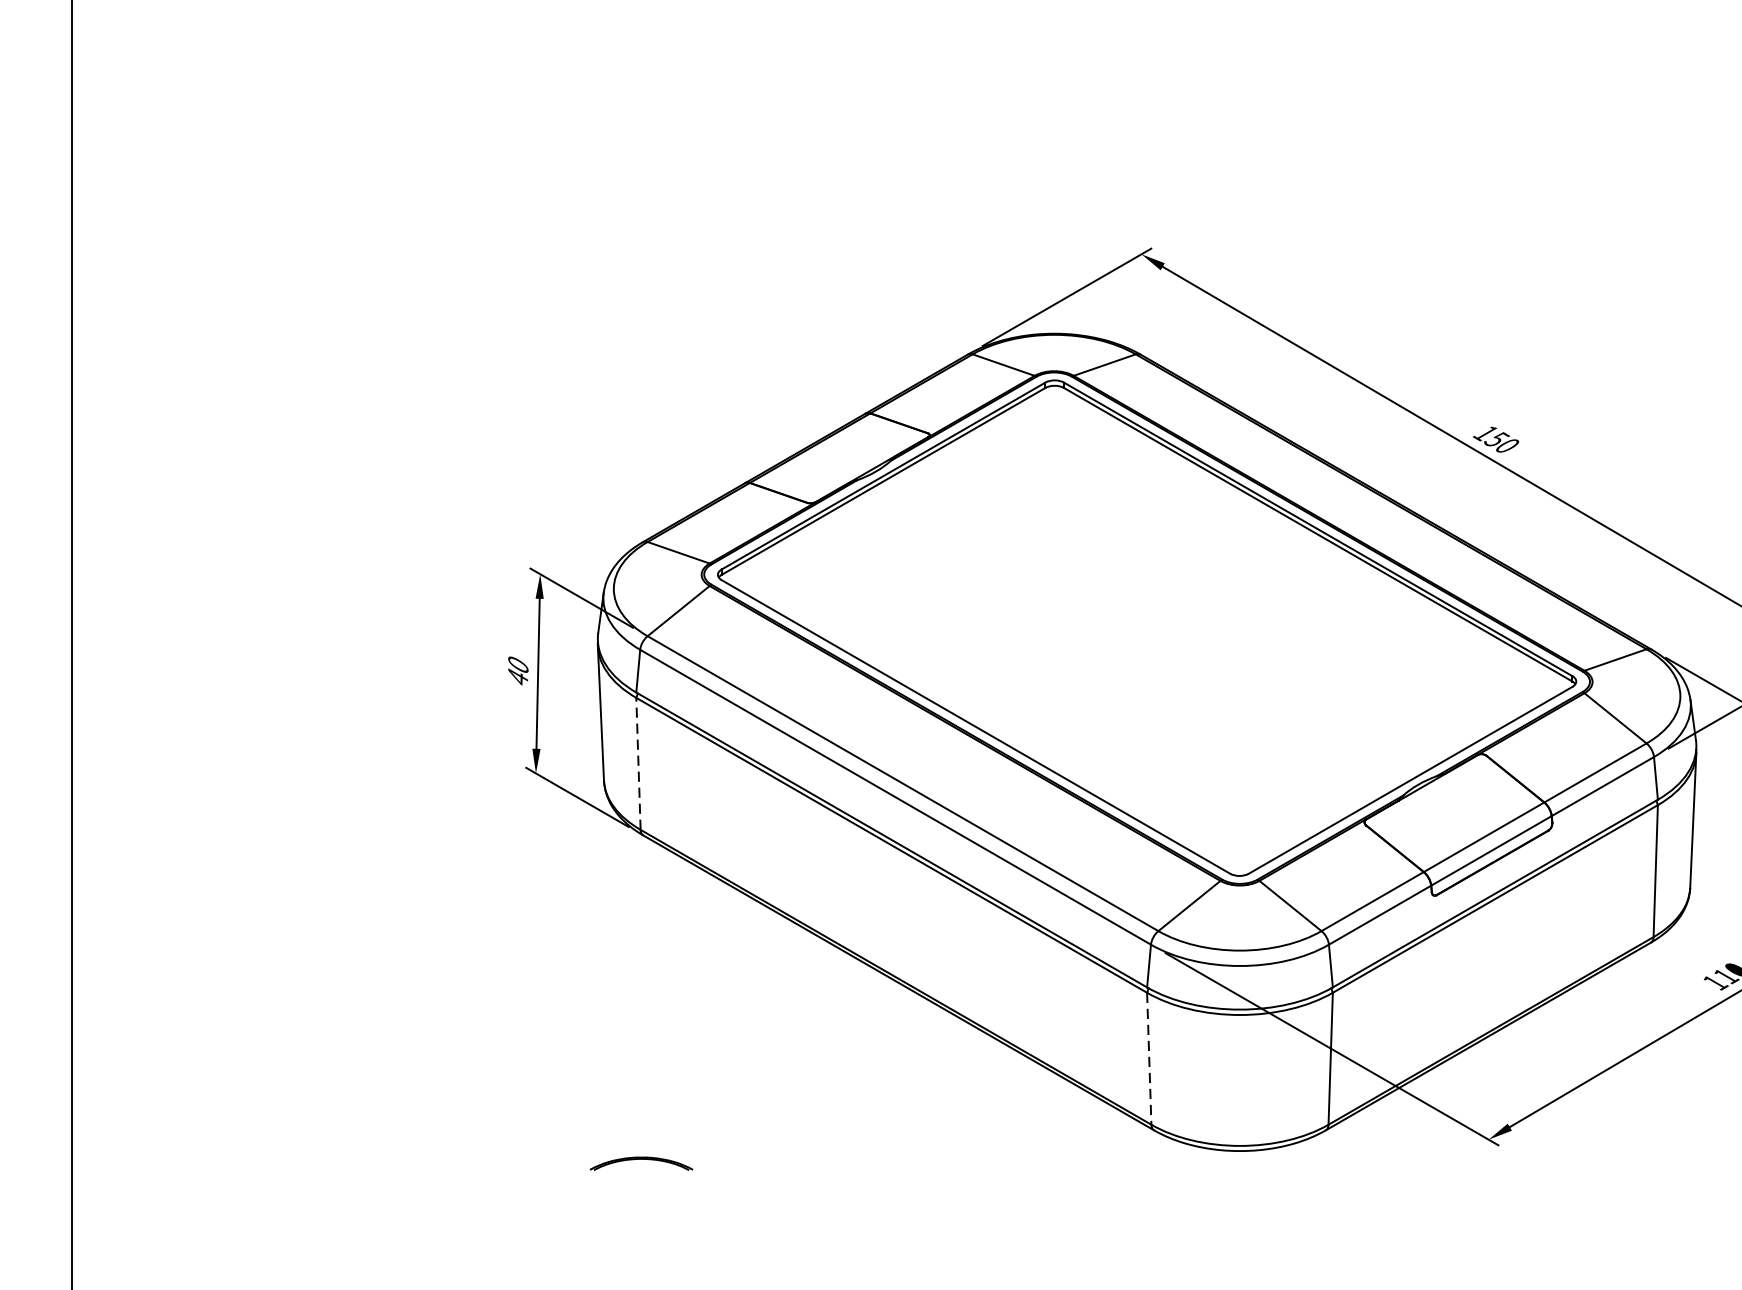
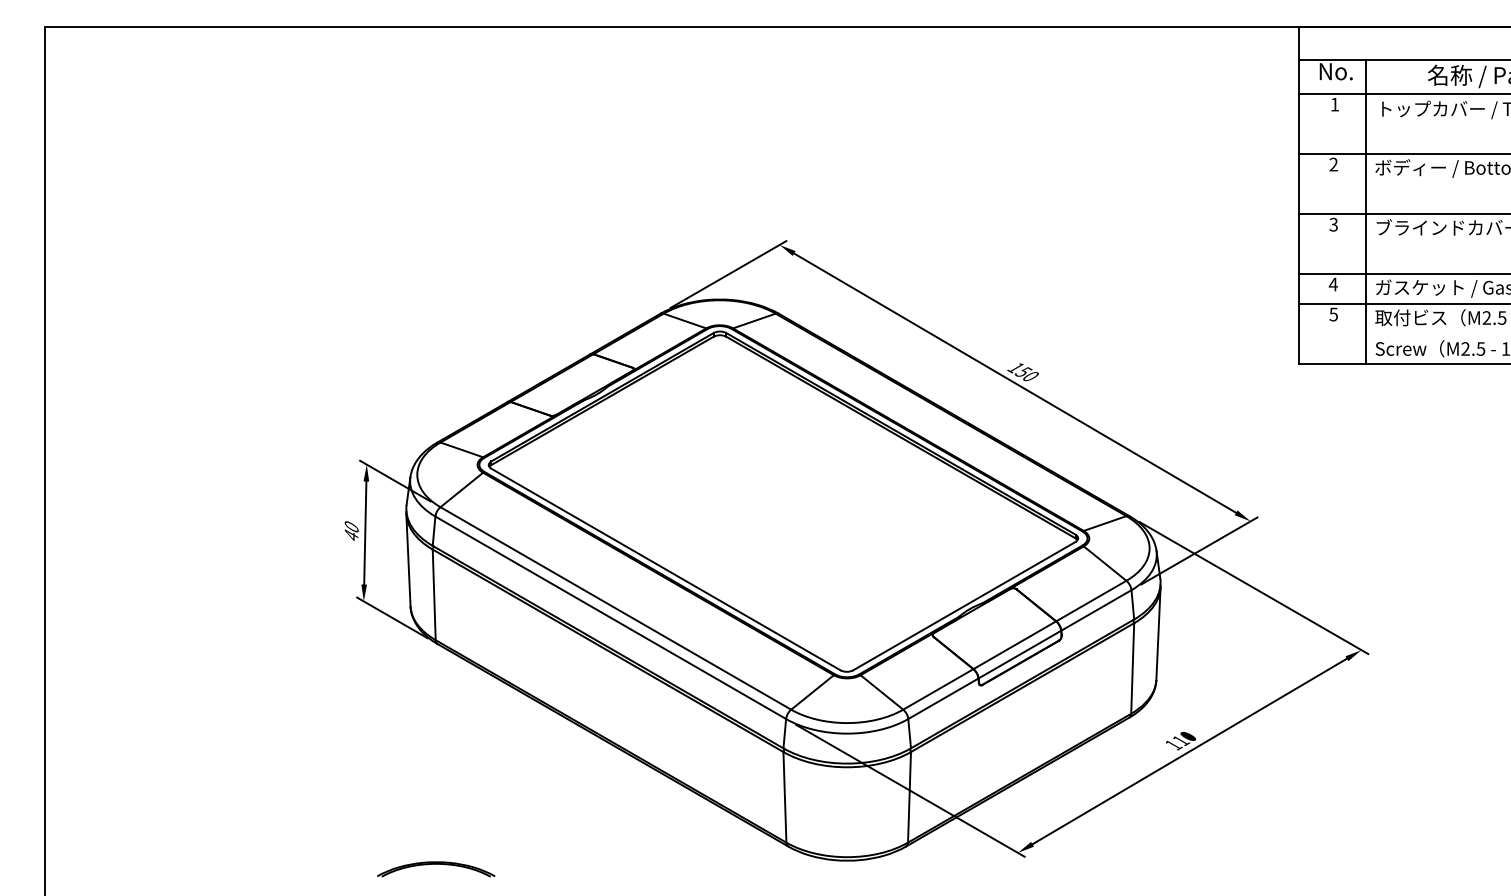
line: (638, 763) -> (434, 594), dashed -> solid
line: (1148, 1058) -> (784, 797), dashed -> solid
part: (641, 1163) -> (436, 869), size x1.67

